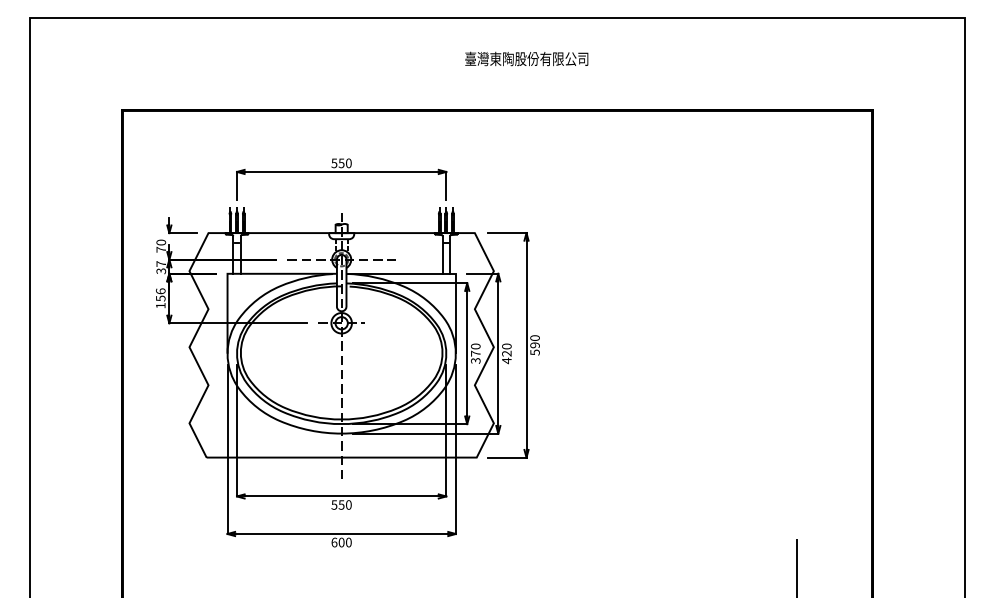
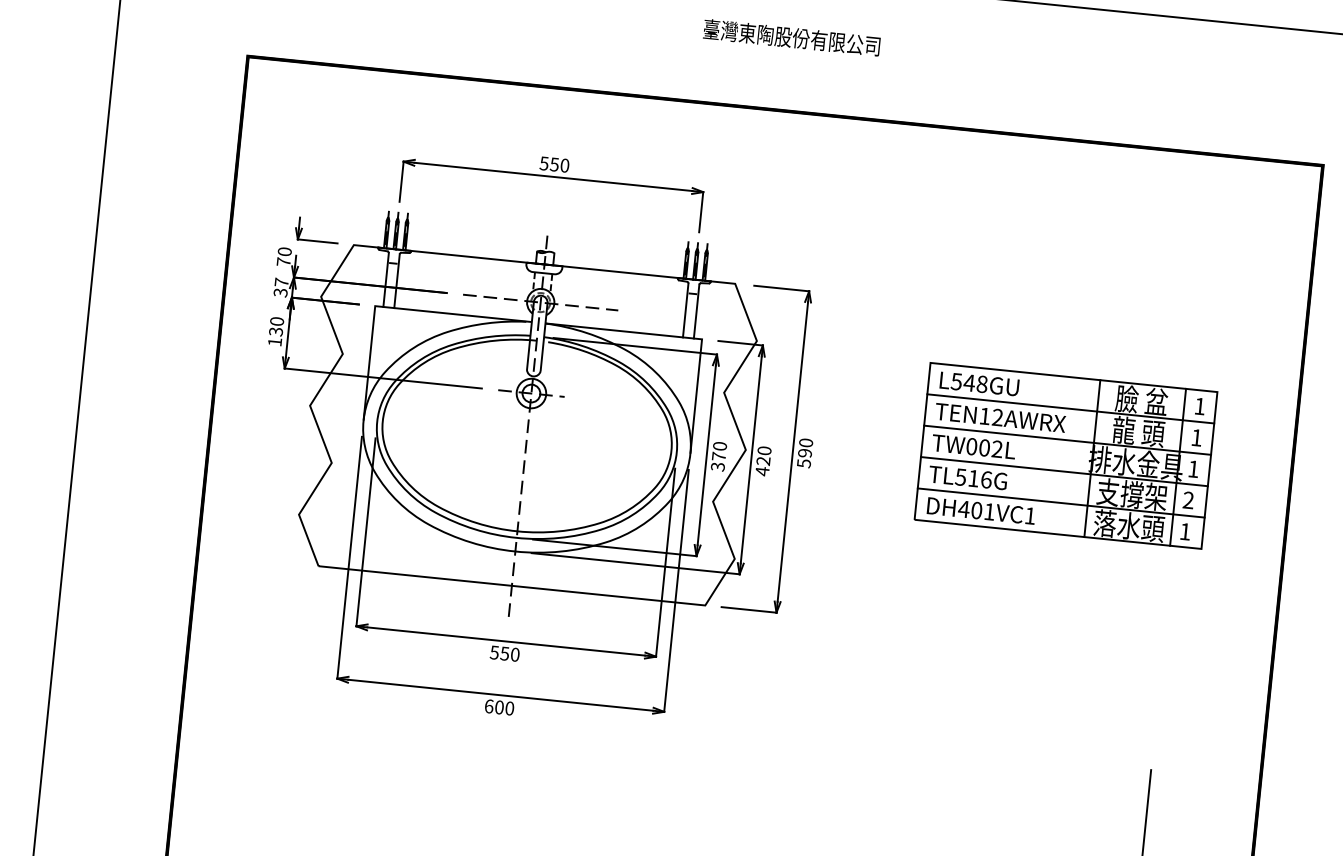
text: (526, 58) -> (791, 37), moved
text: (160, 294) -> (276, 326), 156 -> 130
part: (715, 328) -> (1065, 455), added

